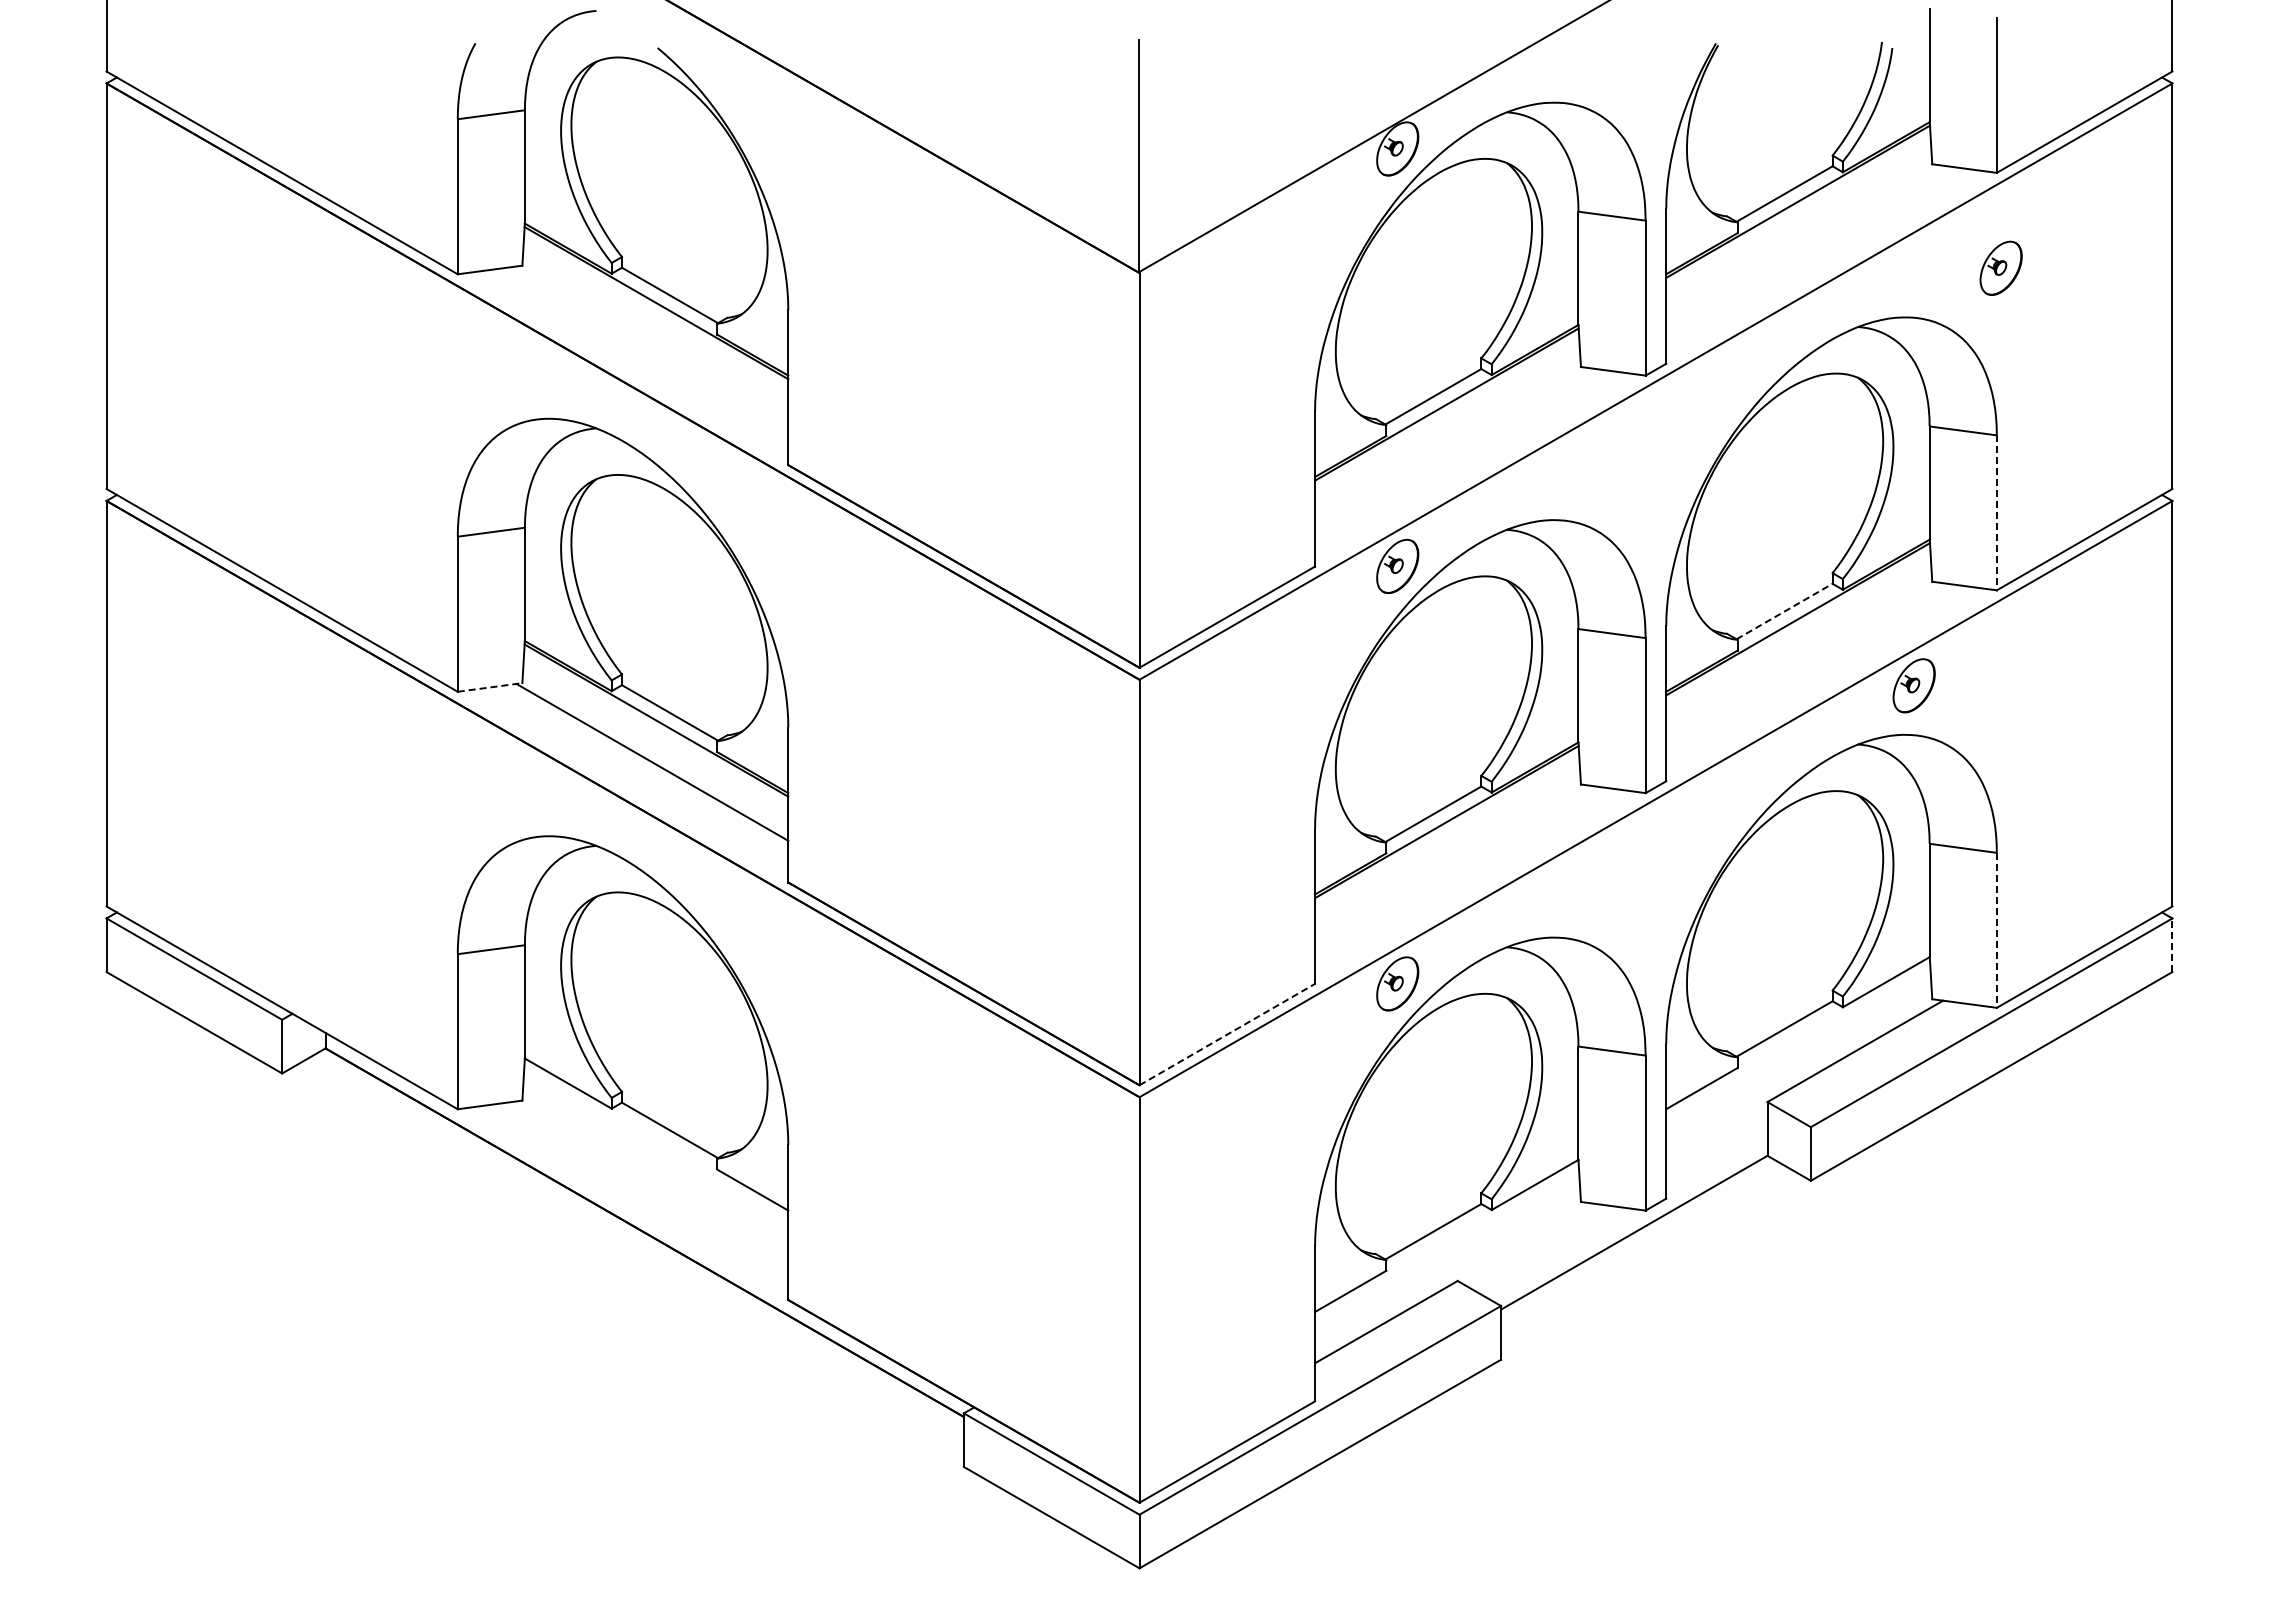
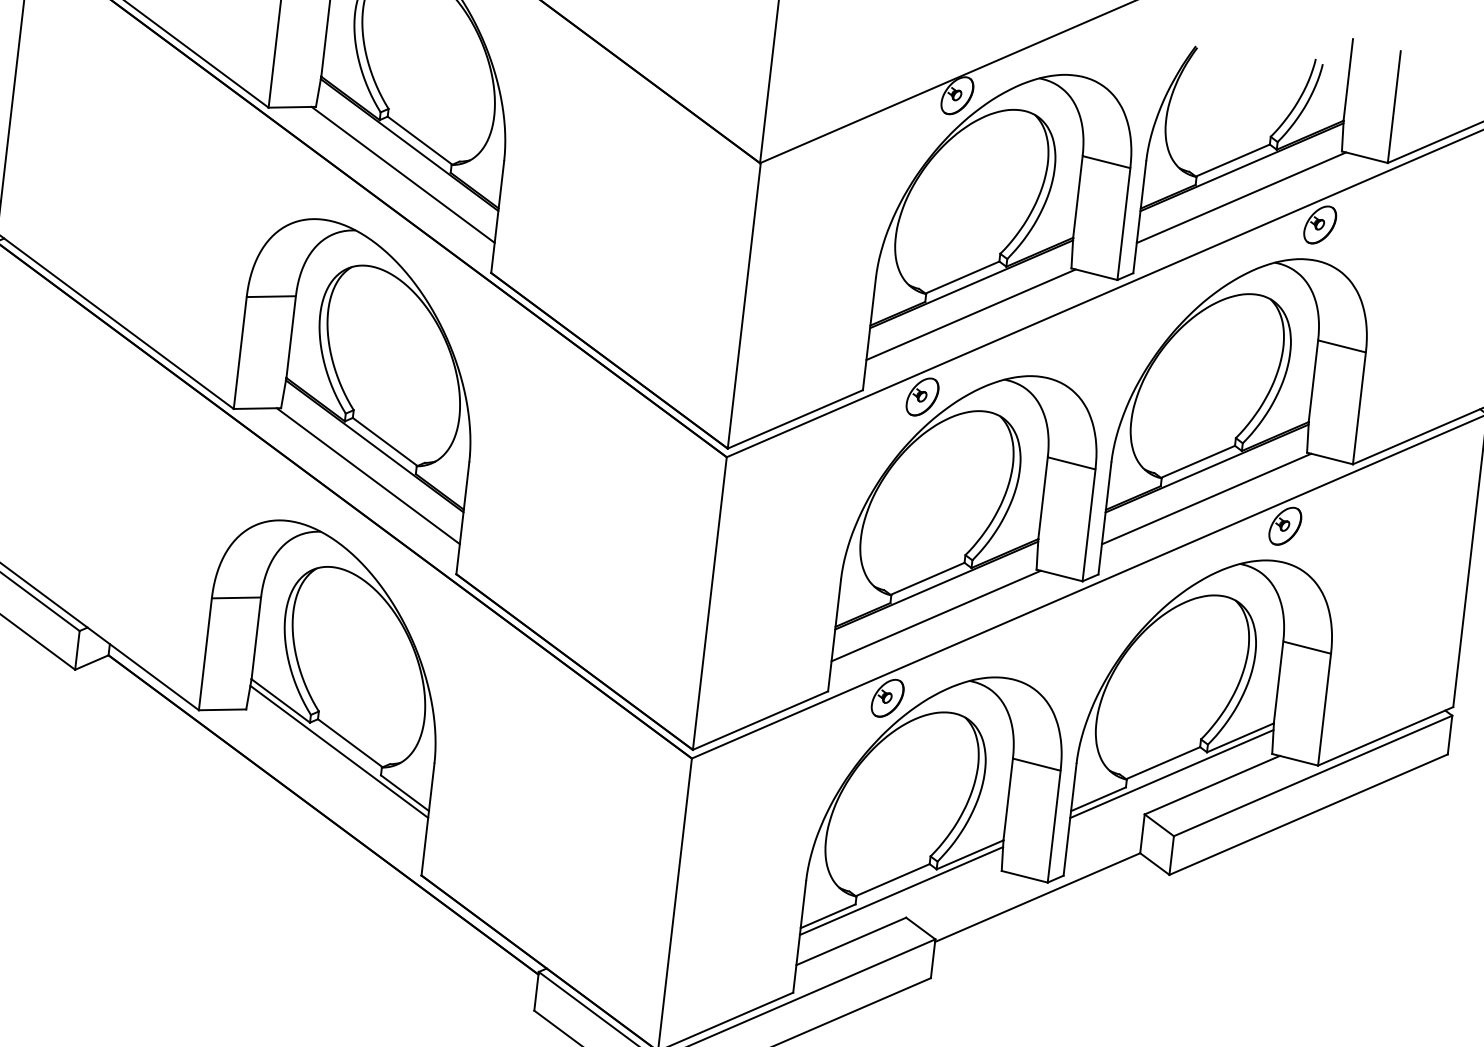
line: (1802, 243) -> (1241, 197), added
part: (2000, 267) -> (1319, 224), moved
line: (652, 344) -> (403, 174), added
line: (1450, 445) -> (970, 314), added
line: (1996, 513) -> (1359, 408), dashed -> solid
line: (1785, 611) -> (1198, 461), dashed -> solid
line: (1802, 660) -> (1206, 498), added
line: (490, 687) -> (257, 408), dashed -> solid
line: (1450, 863) -> (935, 615), added
line: (1996, 930) -> (1324, 709), dashed -> solid
line: (2172, 945) -> (1450, 735), dashed -> solid
line: (1227, 1034) -> (760, 720), dashed -> solid
line: (1798, 1042) -> (1172, 774), added
line: (656, 1143) -> (339, 751), added
line: (1447, 1245) -> (901, 891), added

